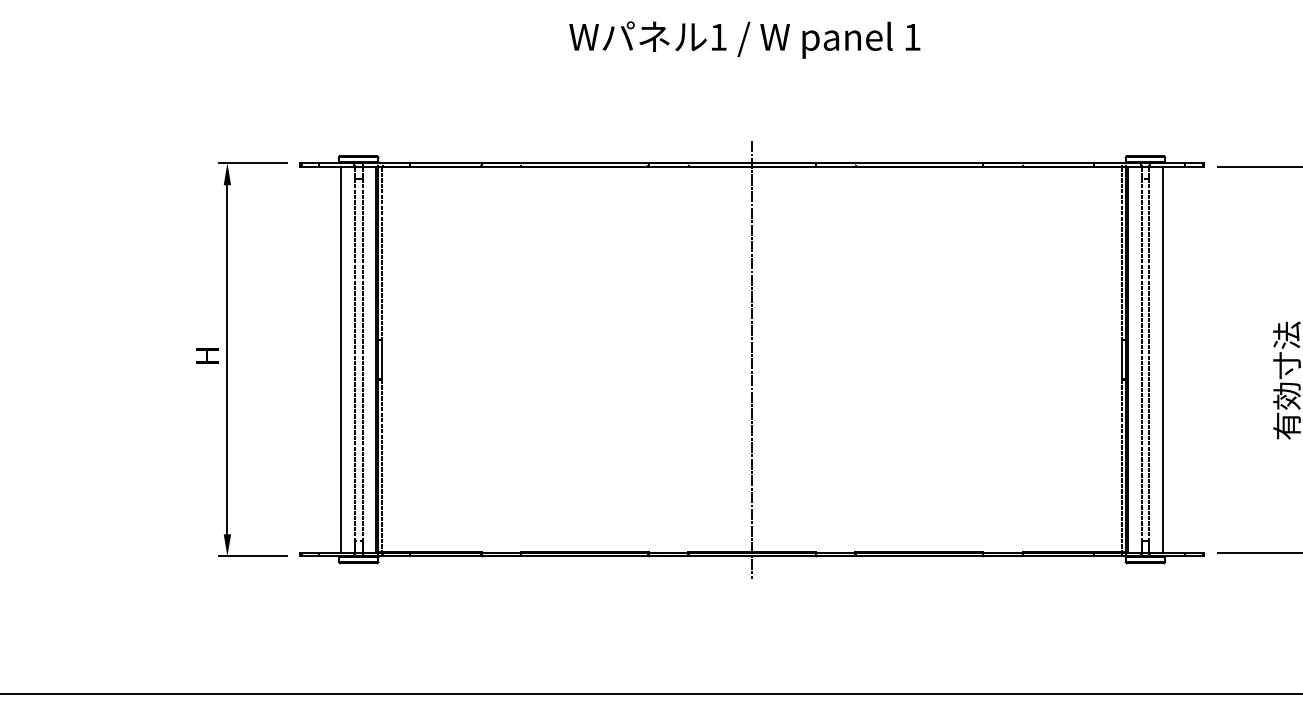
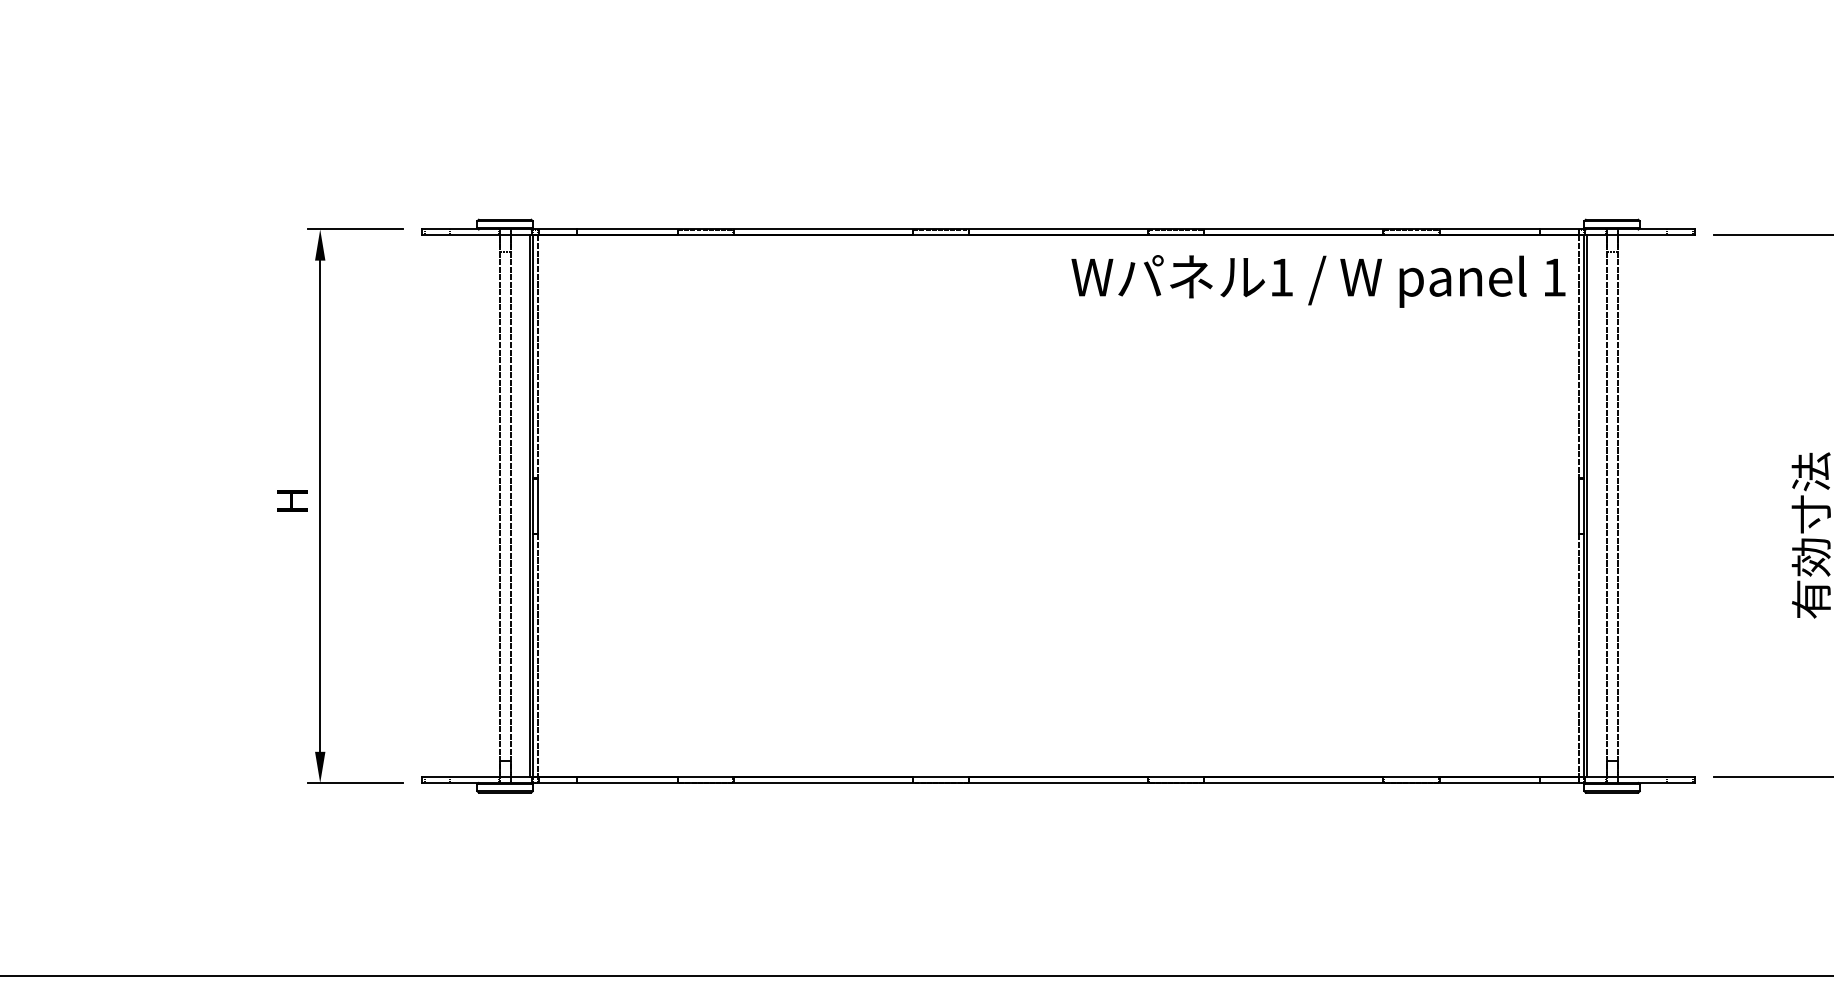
text: (744, 39) -> (1318, 280), moved
line: (341, 359) -> (480, 505), removed
line: (752, 359) -> (1059, 505), removed
line: (1163, 359) -> (1637, 505), removed

